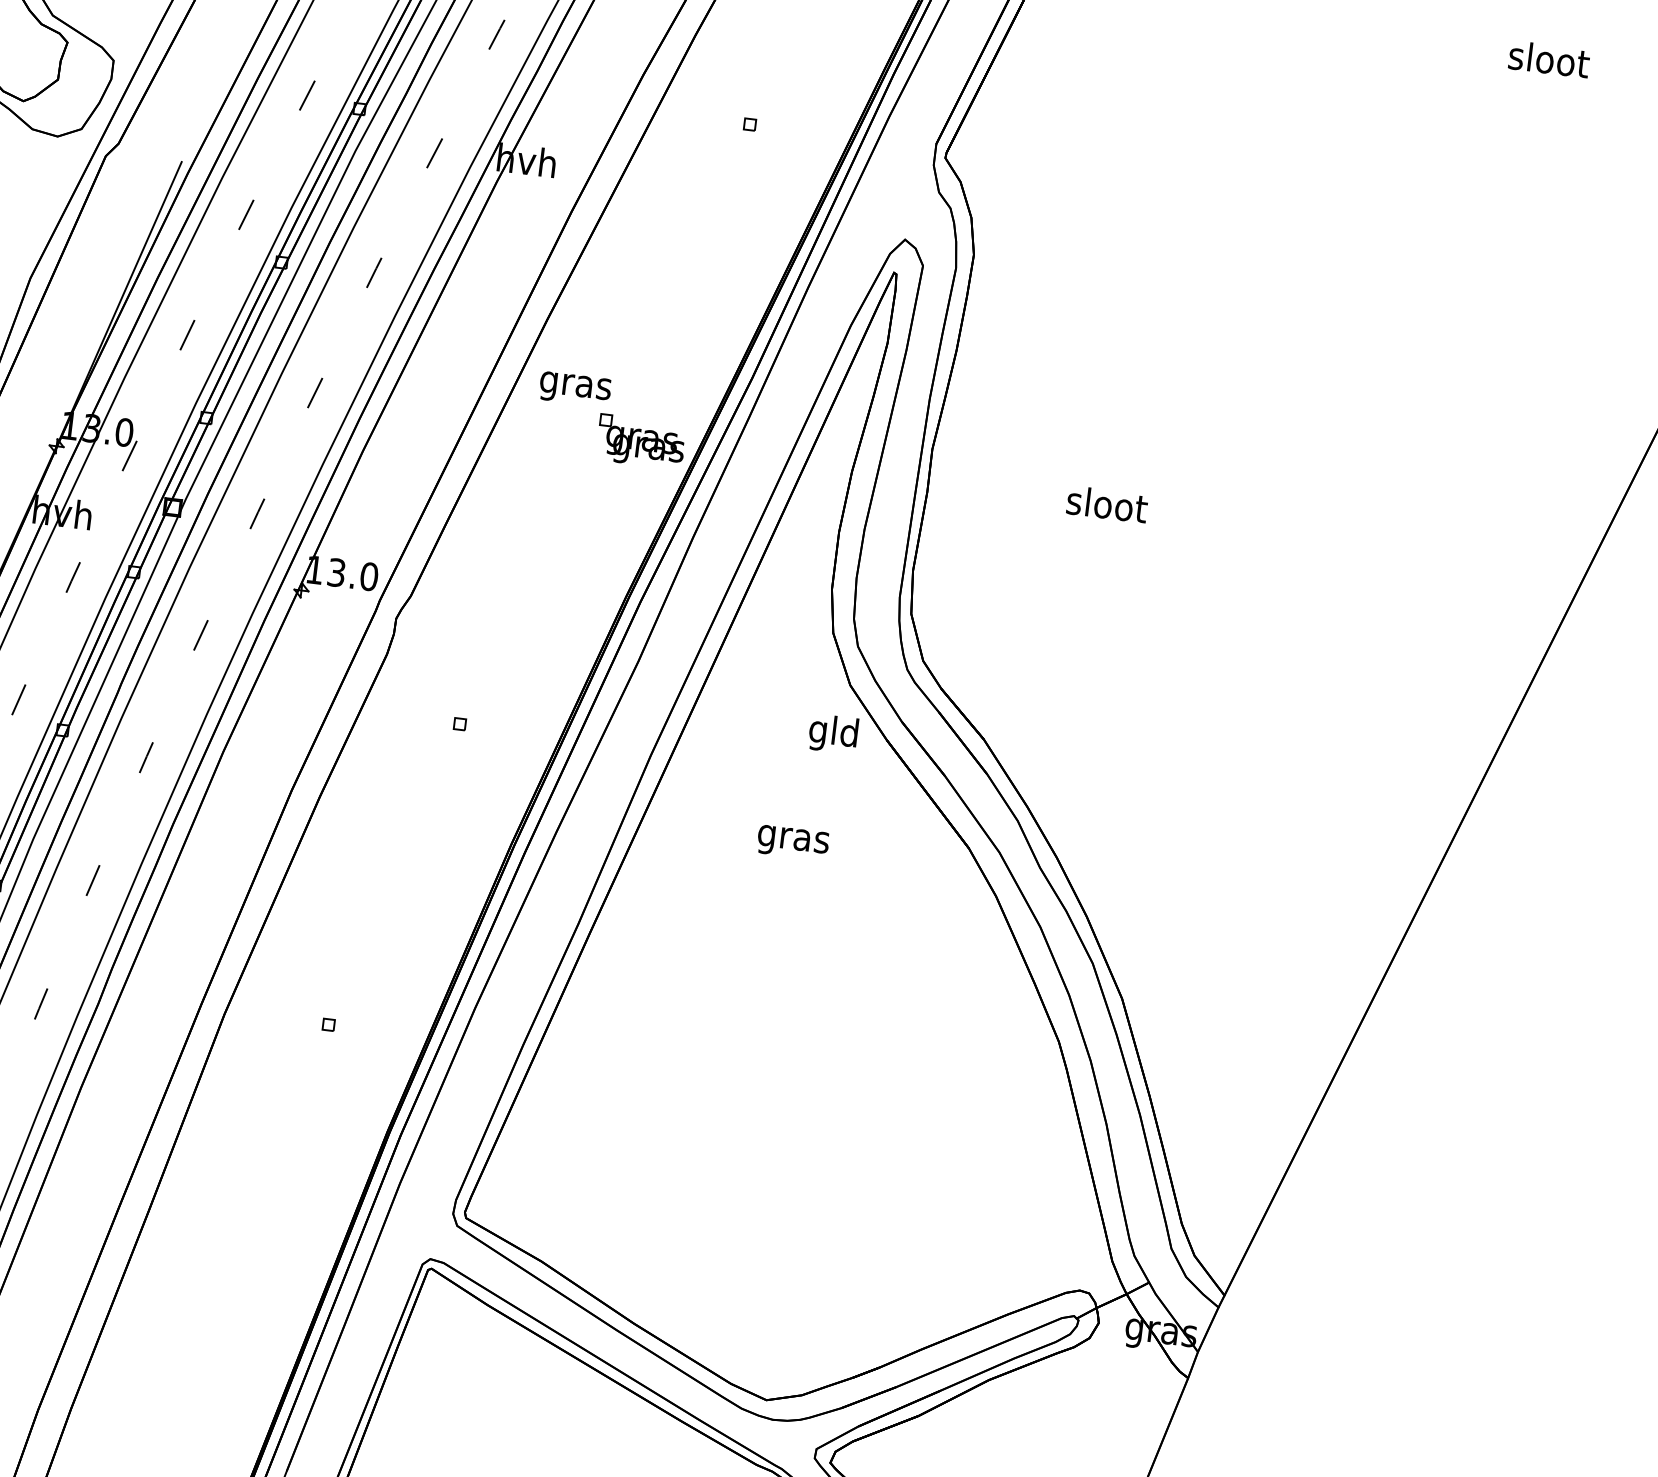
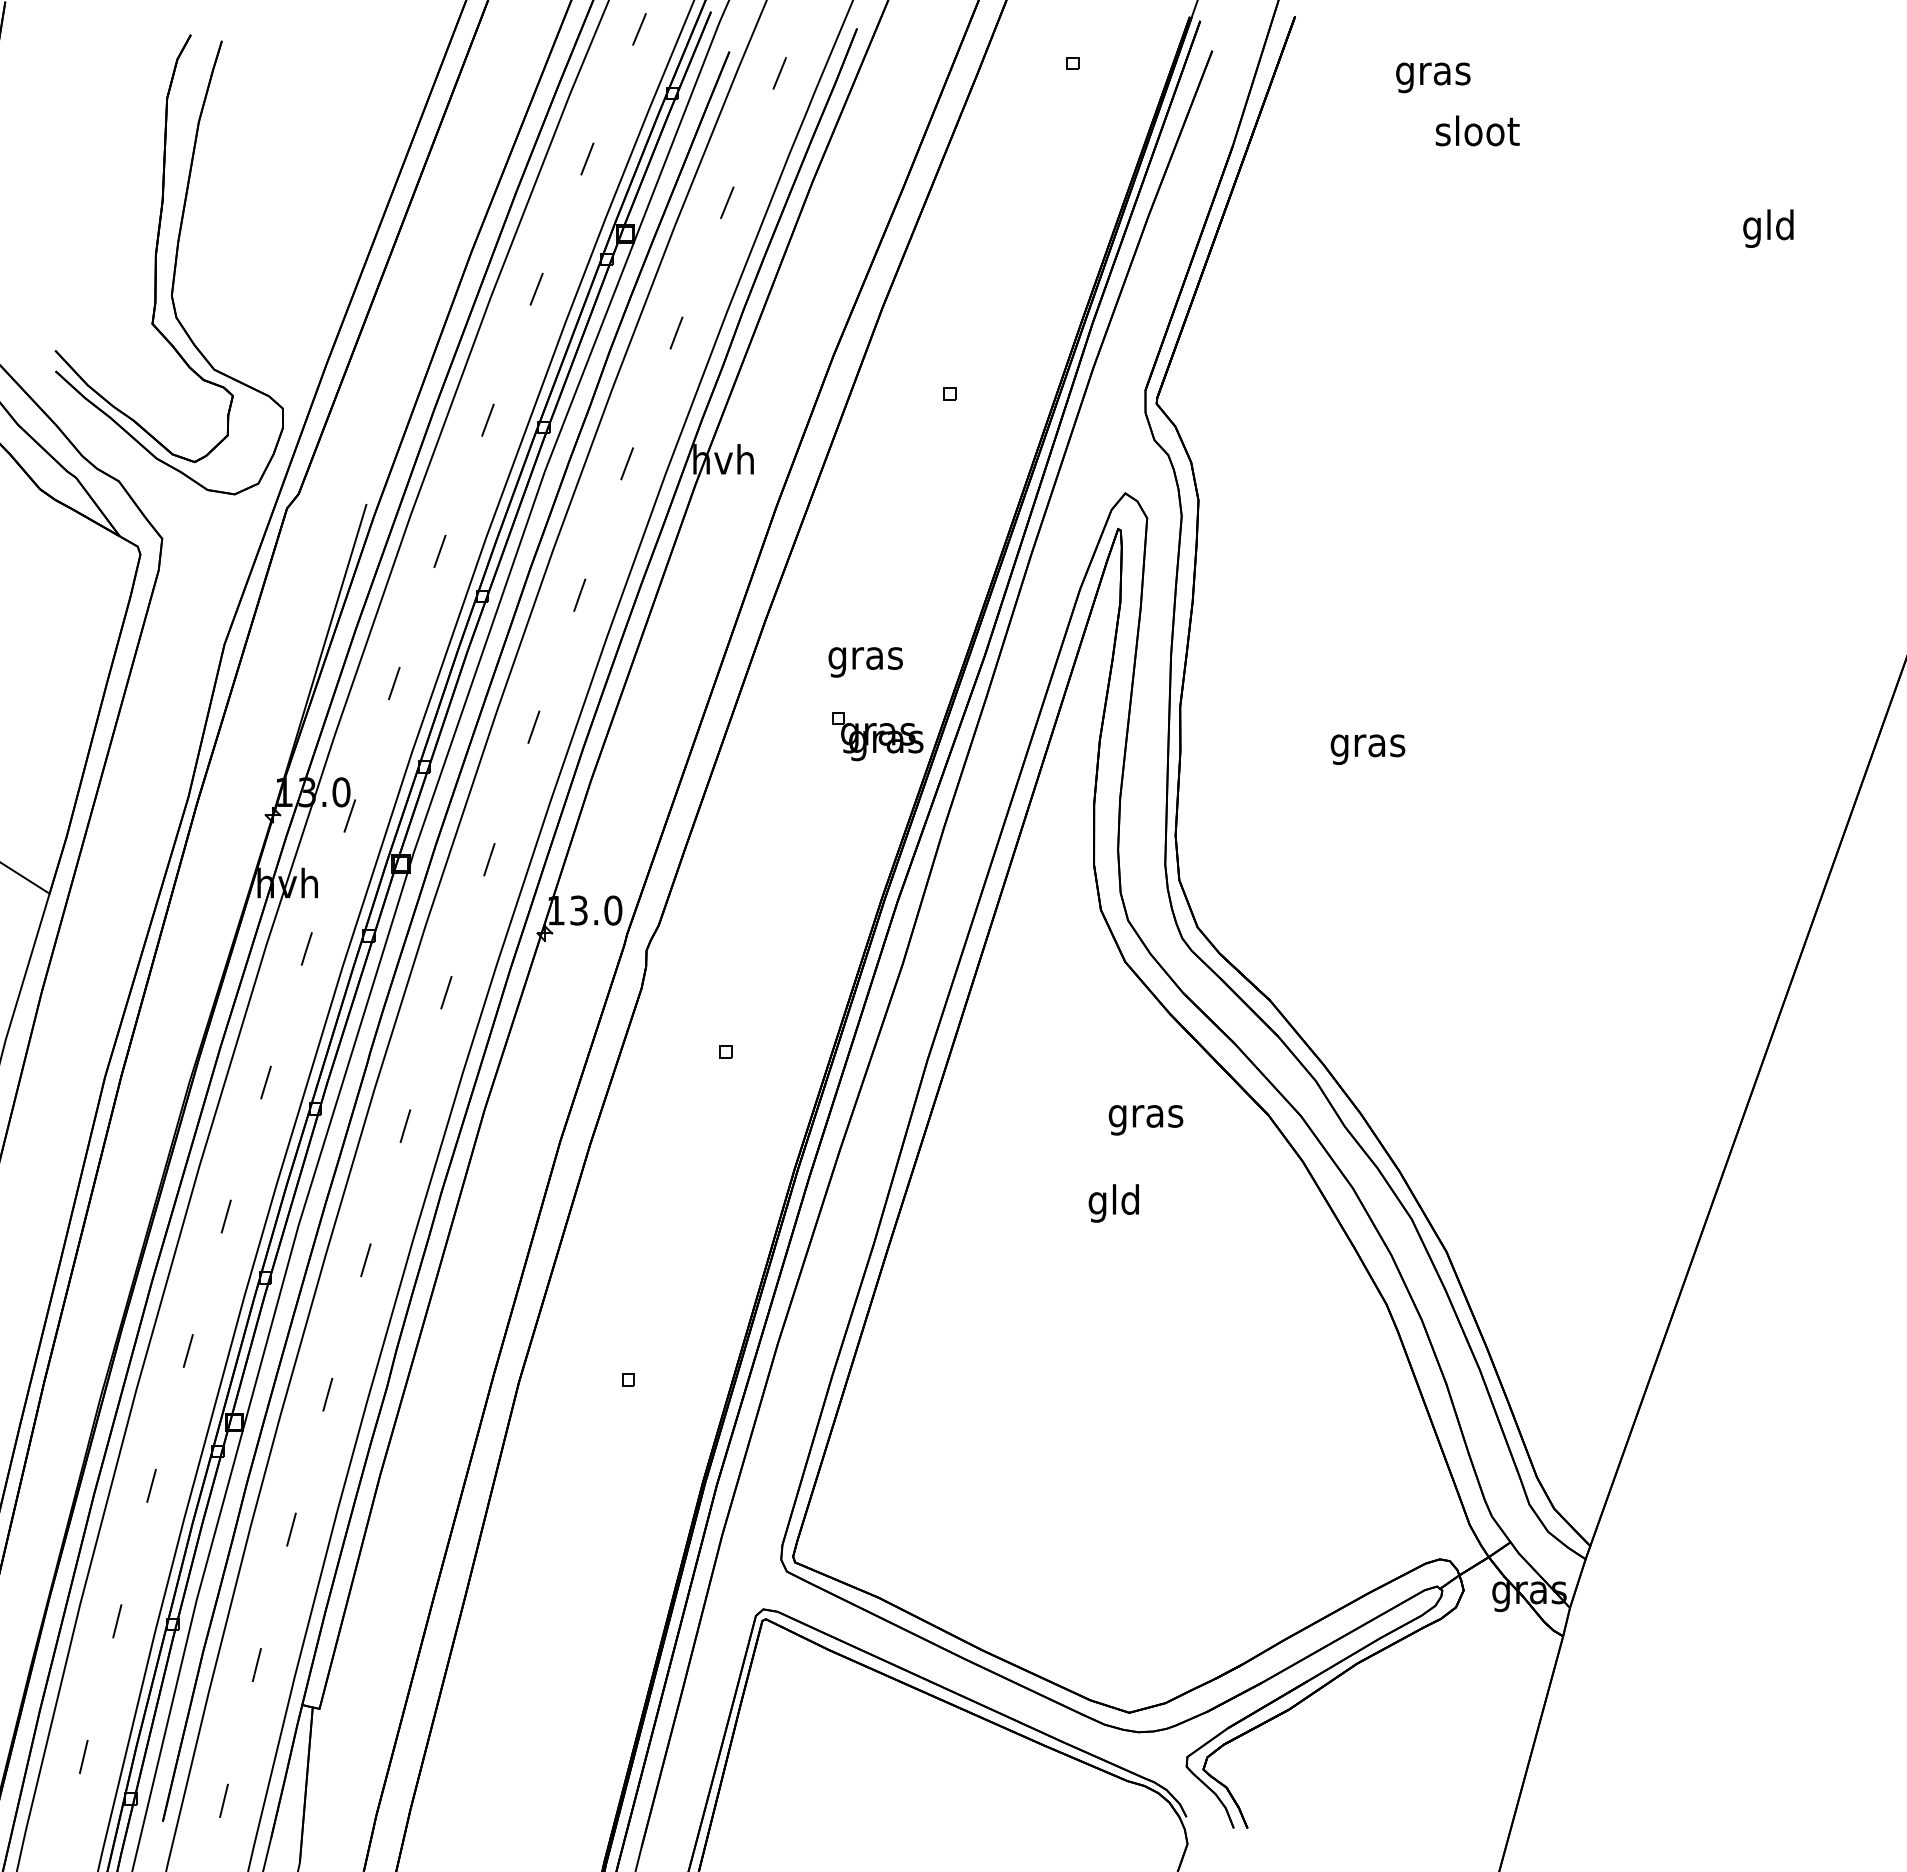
text: (1548, 62) -> (1769, 228), sloot -> gld
text: (574, 389) -> (865, 662), moved
text: (1107, 507) -> (1368, 745), sloot -> gras
text: (833, 734) -> (1113, 1203), moved
text: (792, 843) -> (1145, 1120), moved

